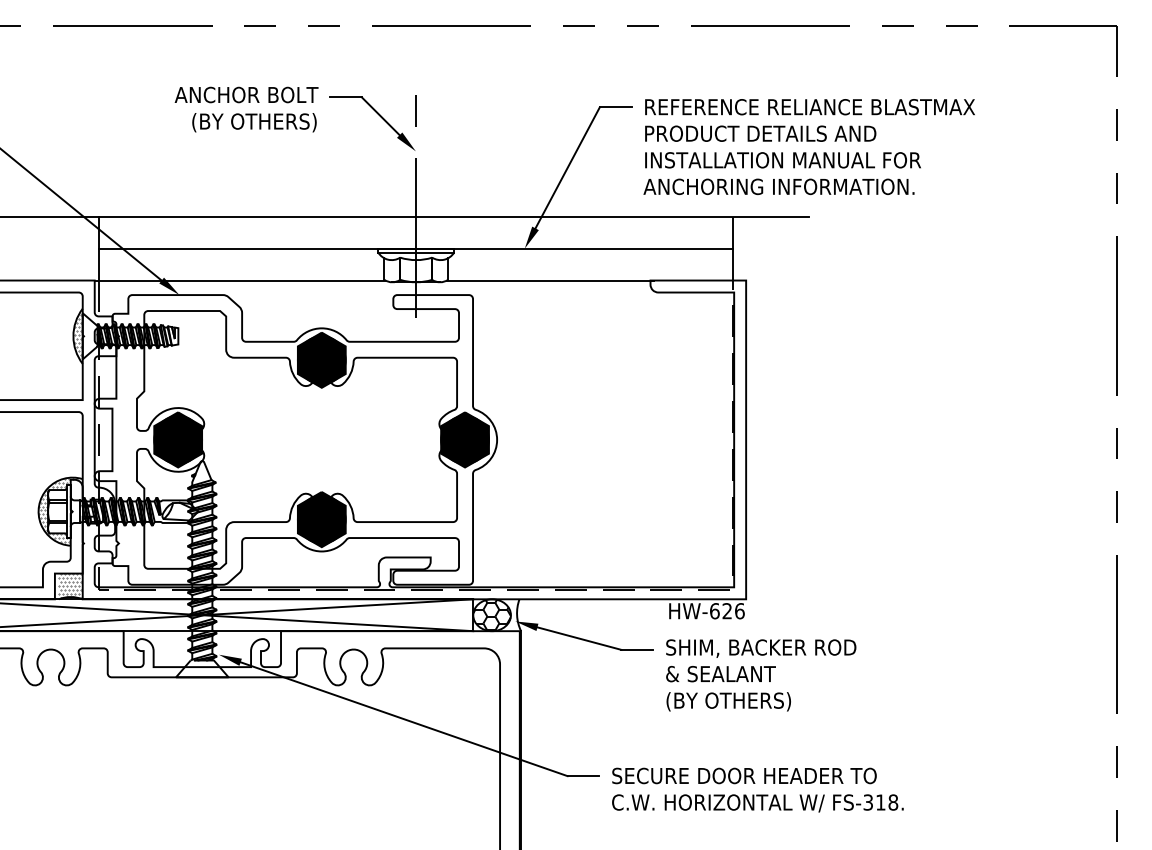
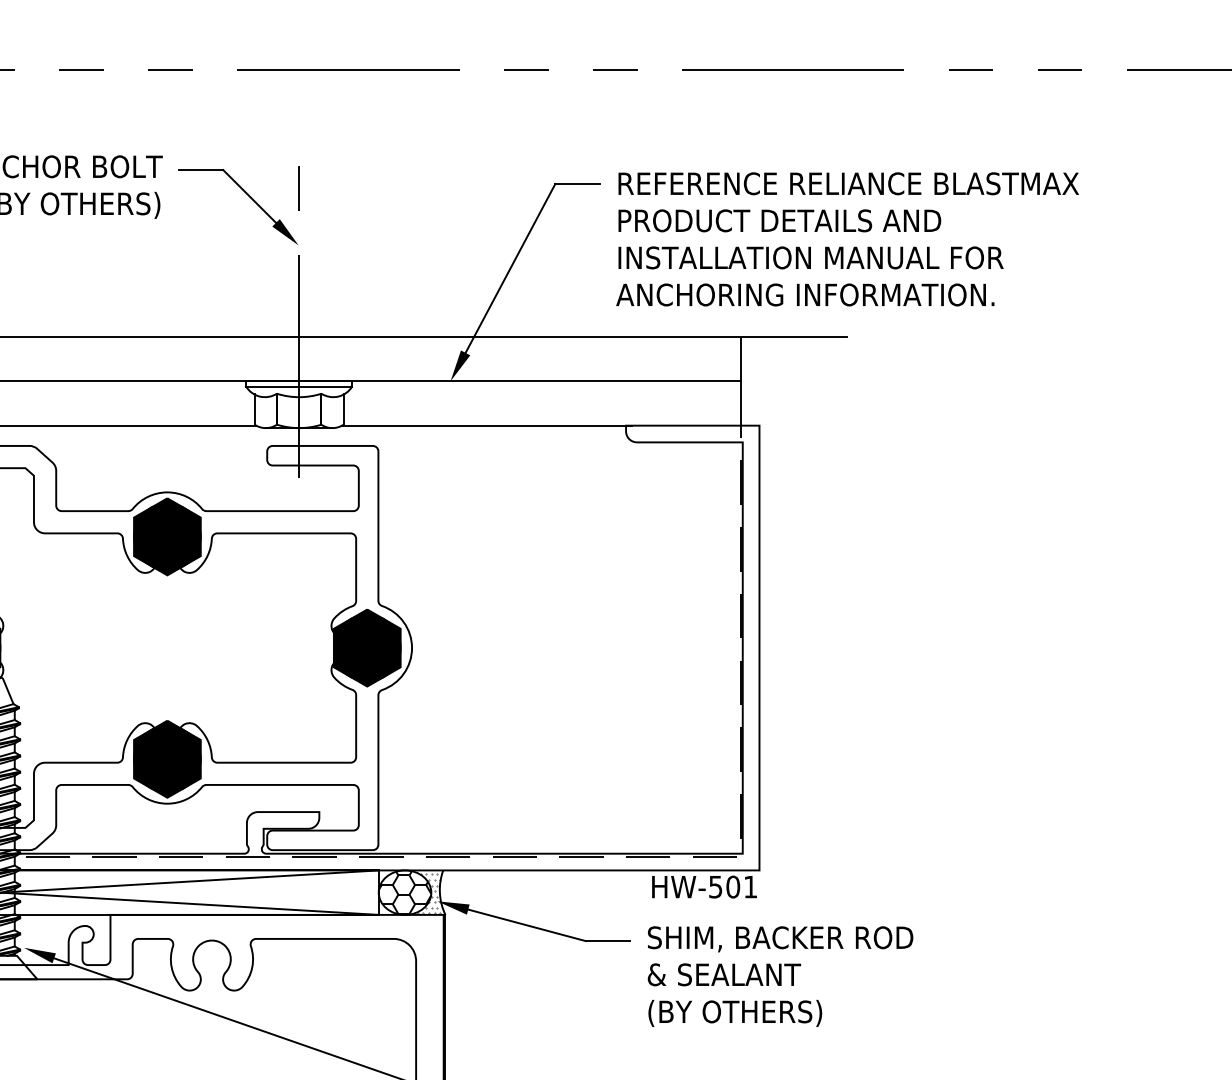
text: (727, 611) -> (733, 887), HW-626 -> HW-501
hatch: (509, 616) -> (429, 894), added

